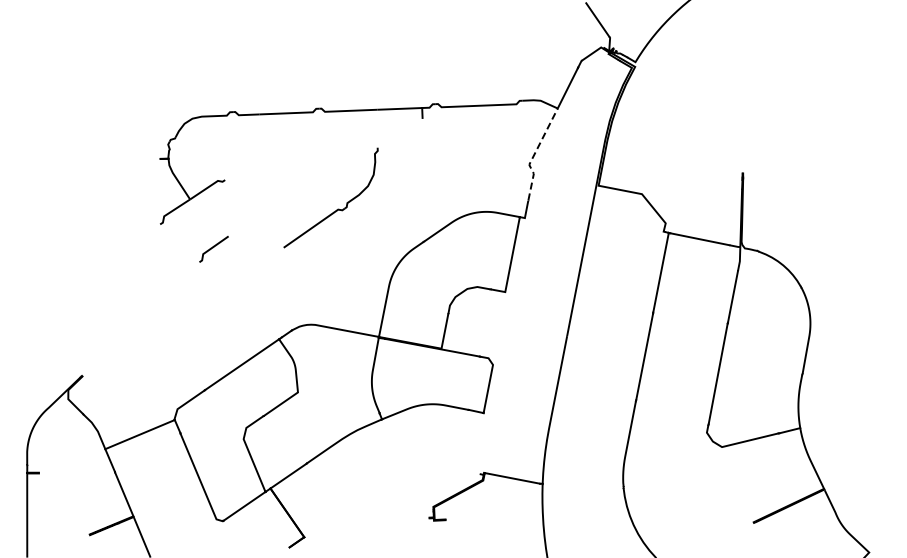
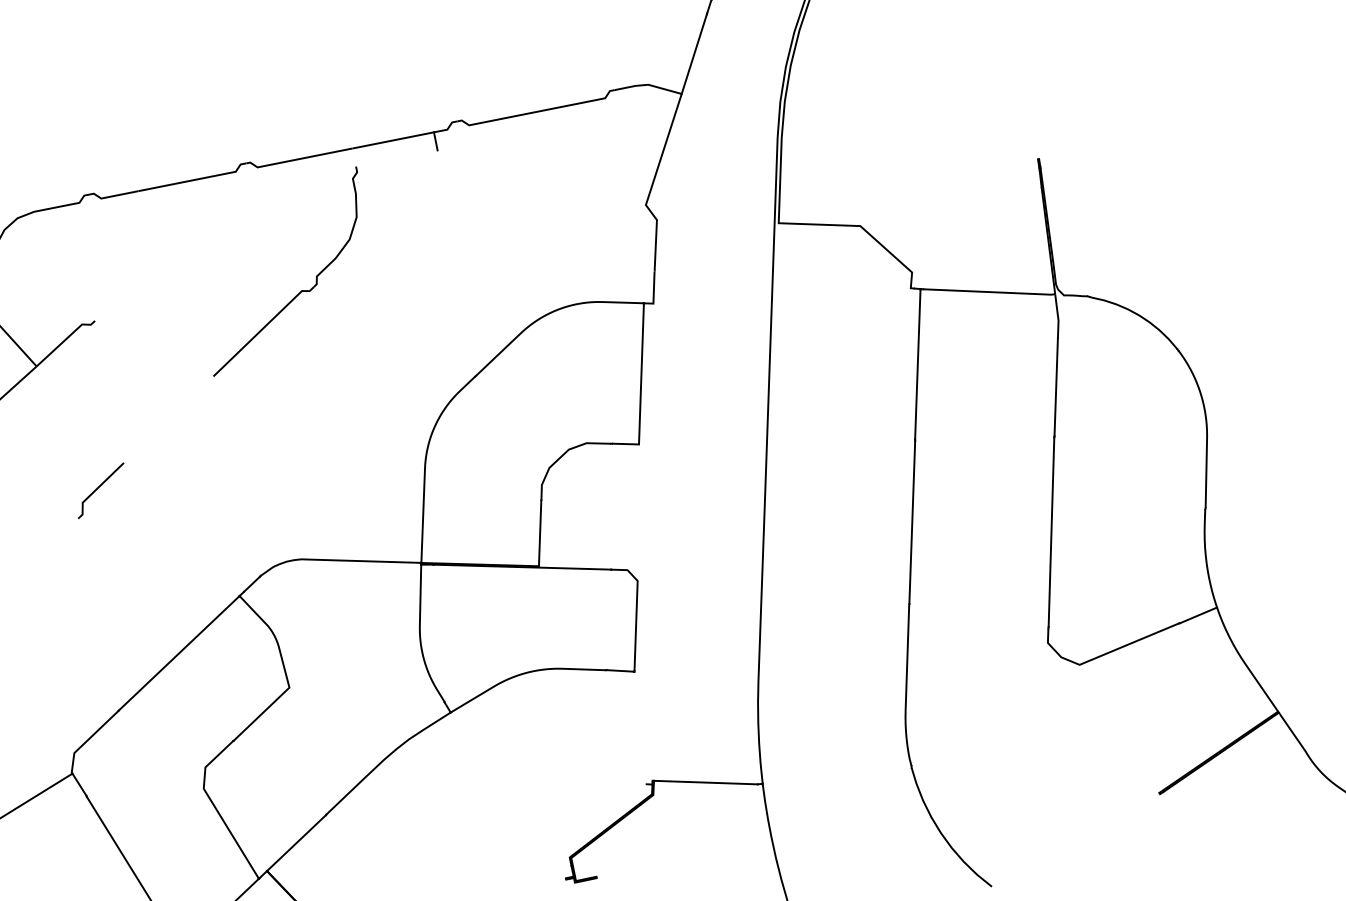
line: (534, 154) -> (652, 184), dashed -> solid
part: (336, 209) -> (298, 291), moved
line: (213, 248) -> (99, 489), moved

